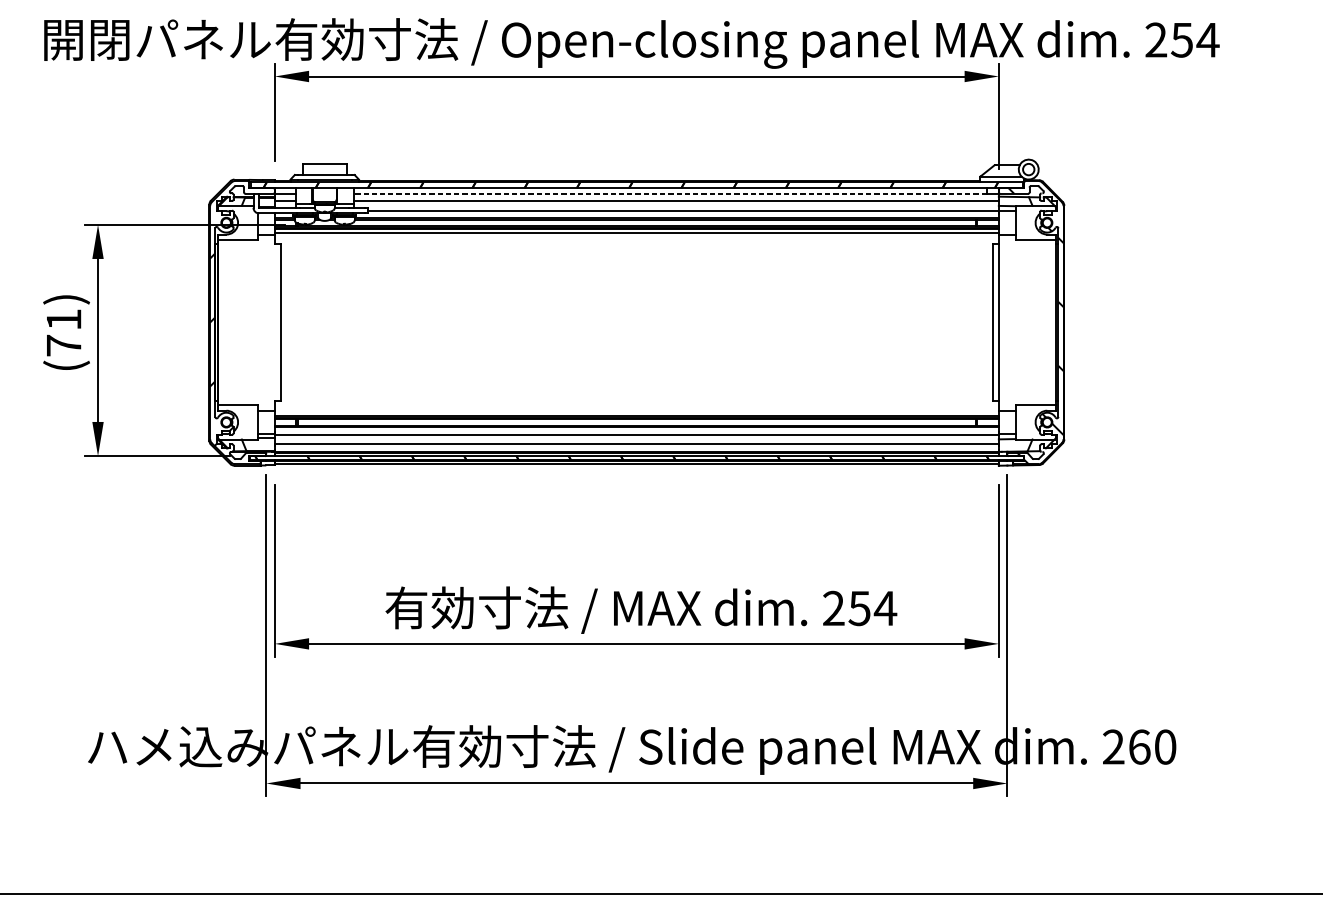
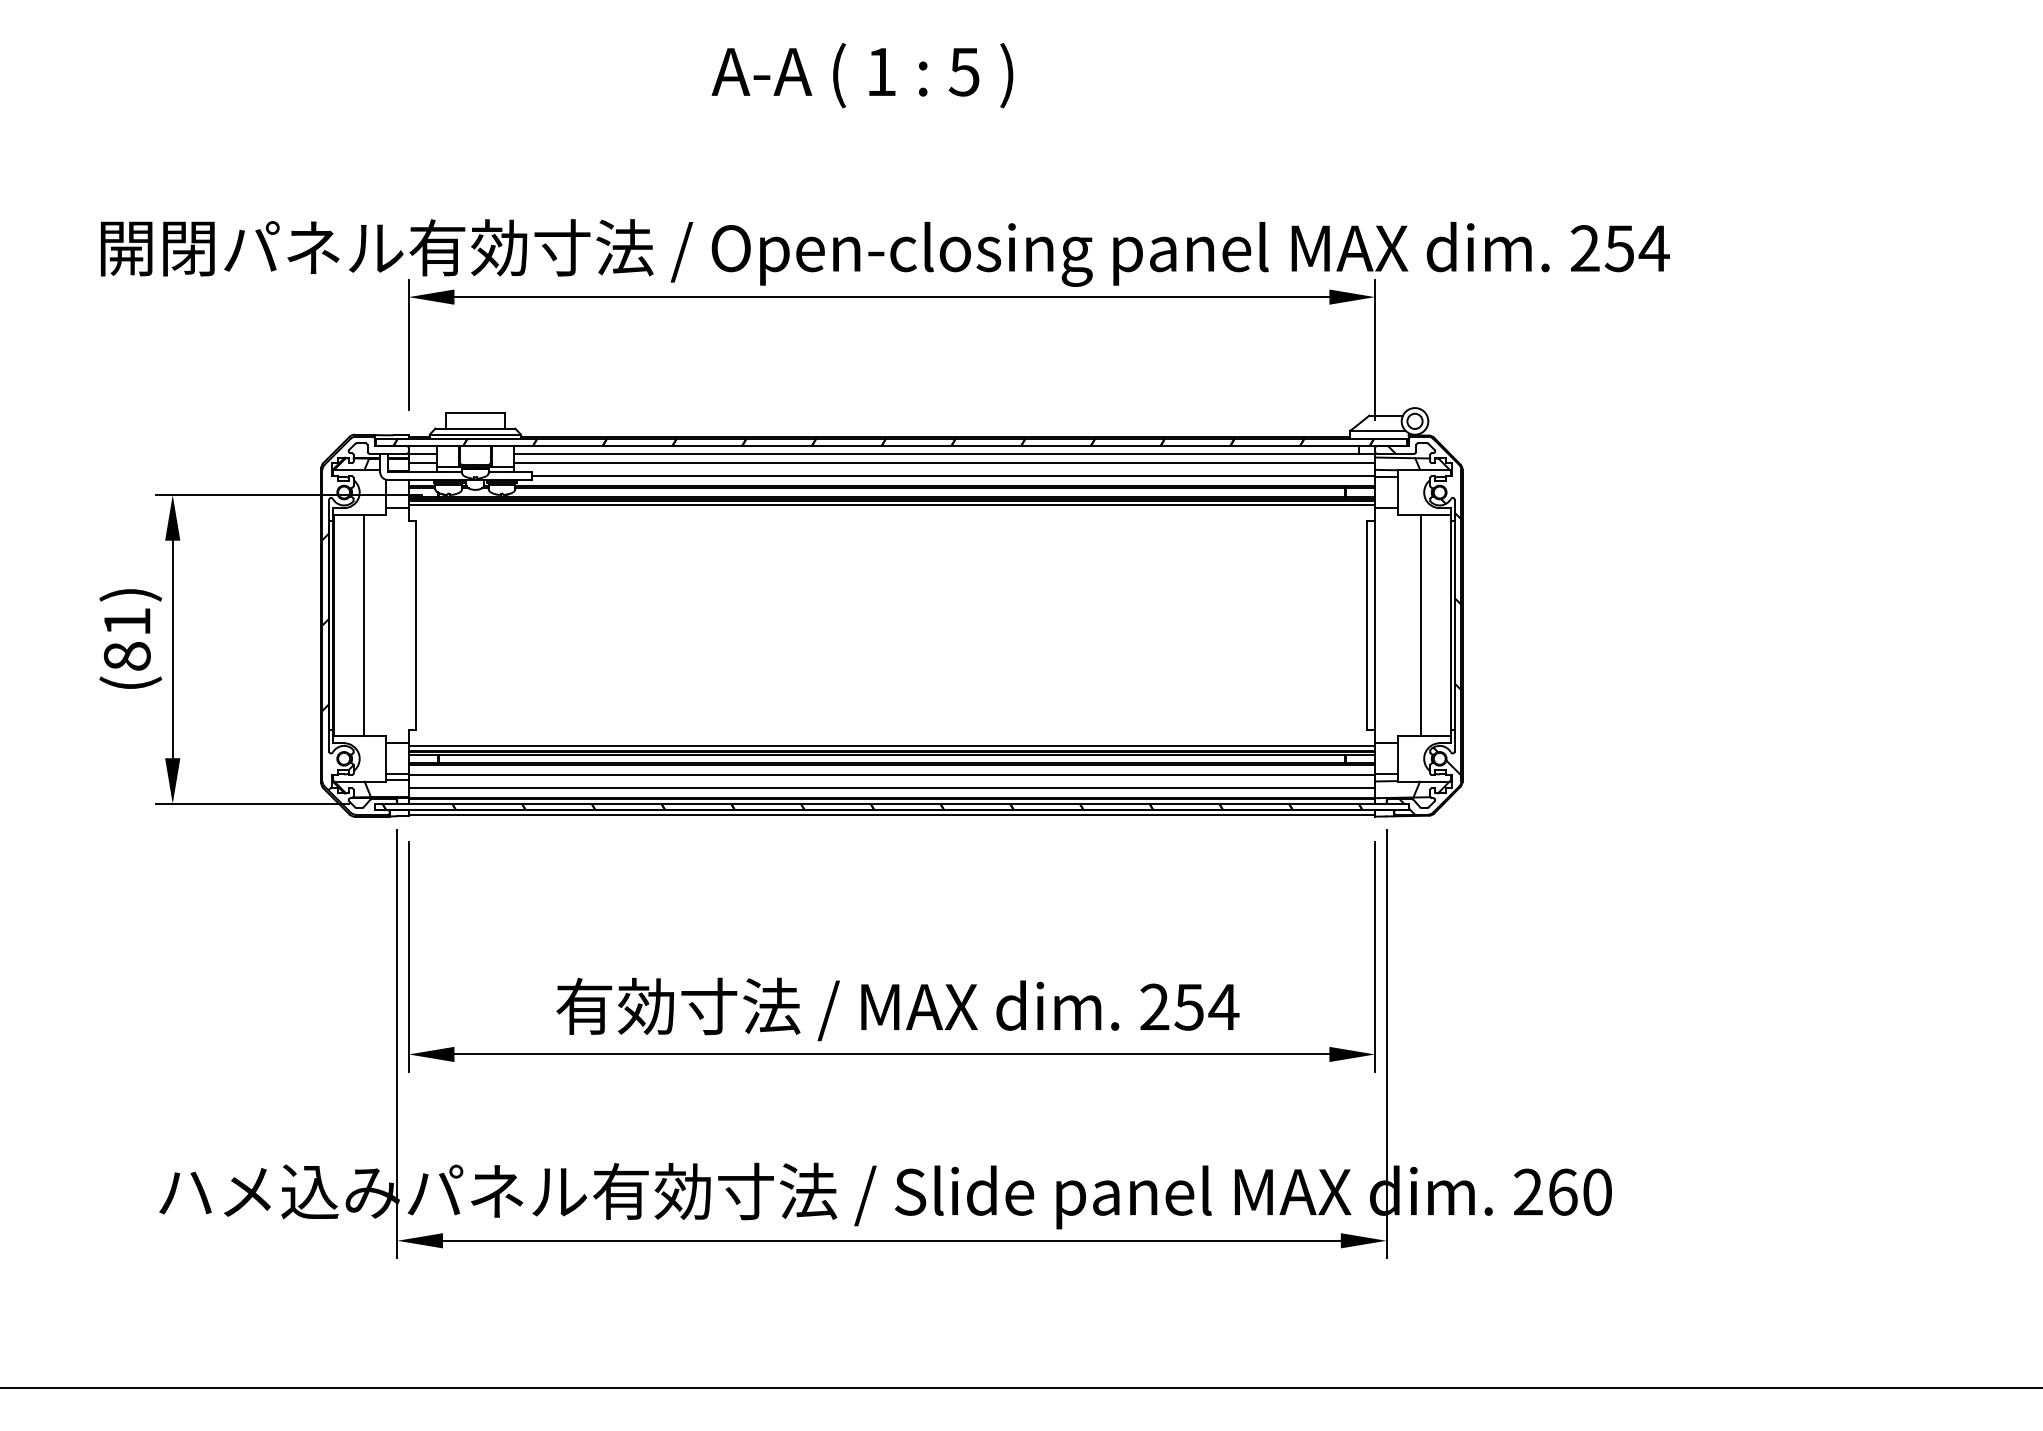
line: (670, 193) -> (936, 453), dashed -> solid
line: (241, 322) -> (364, 625), added
line: (1032, 322) -> (1420, 625), added
text: (63, 345) -> (126, 656), (71) -> (81)
line: (636, 412) -> (891, 745), added

